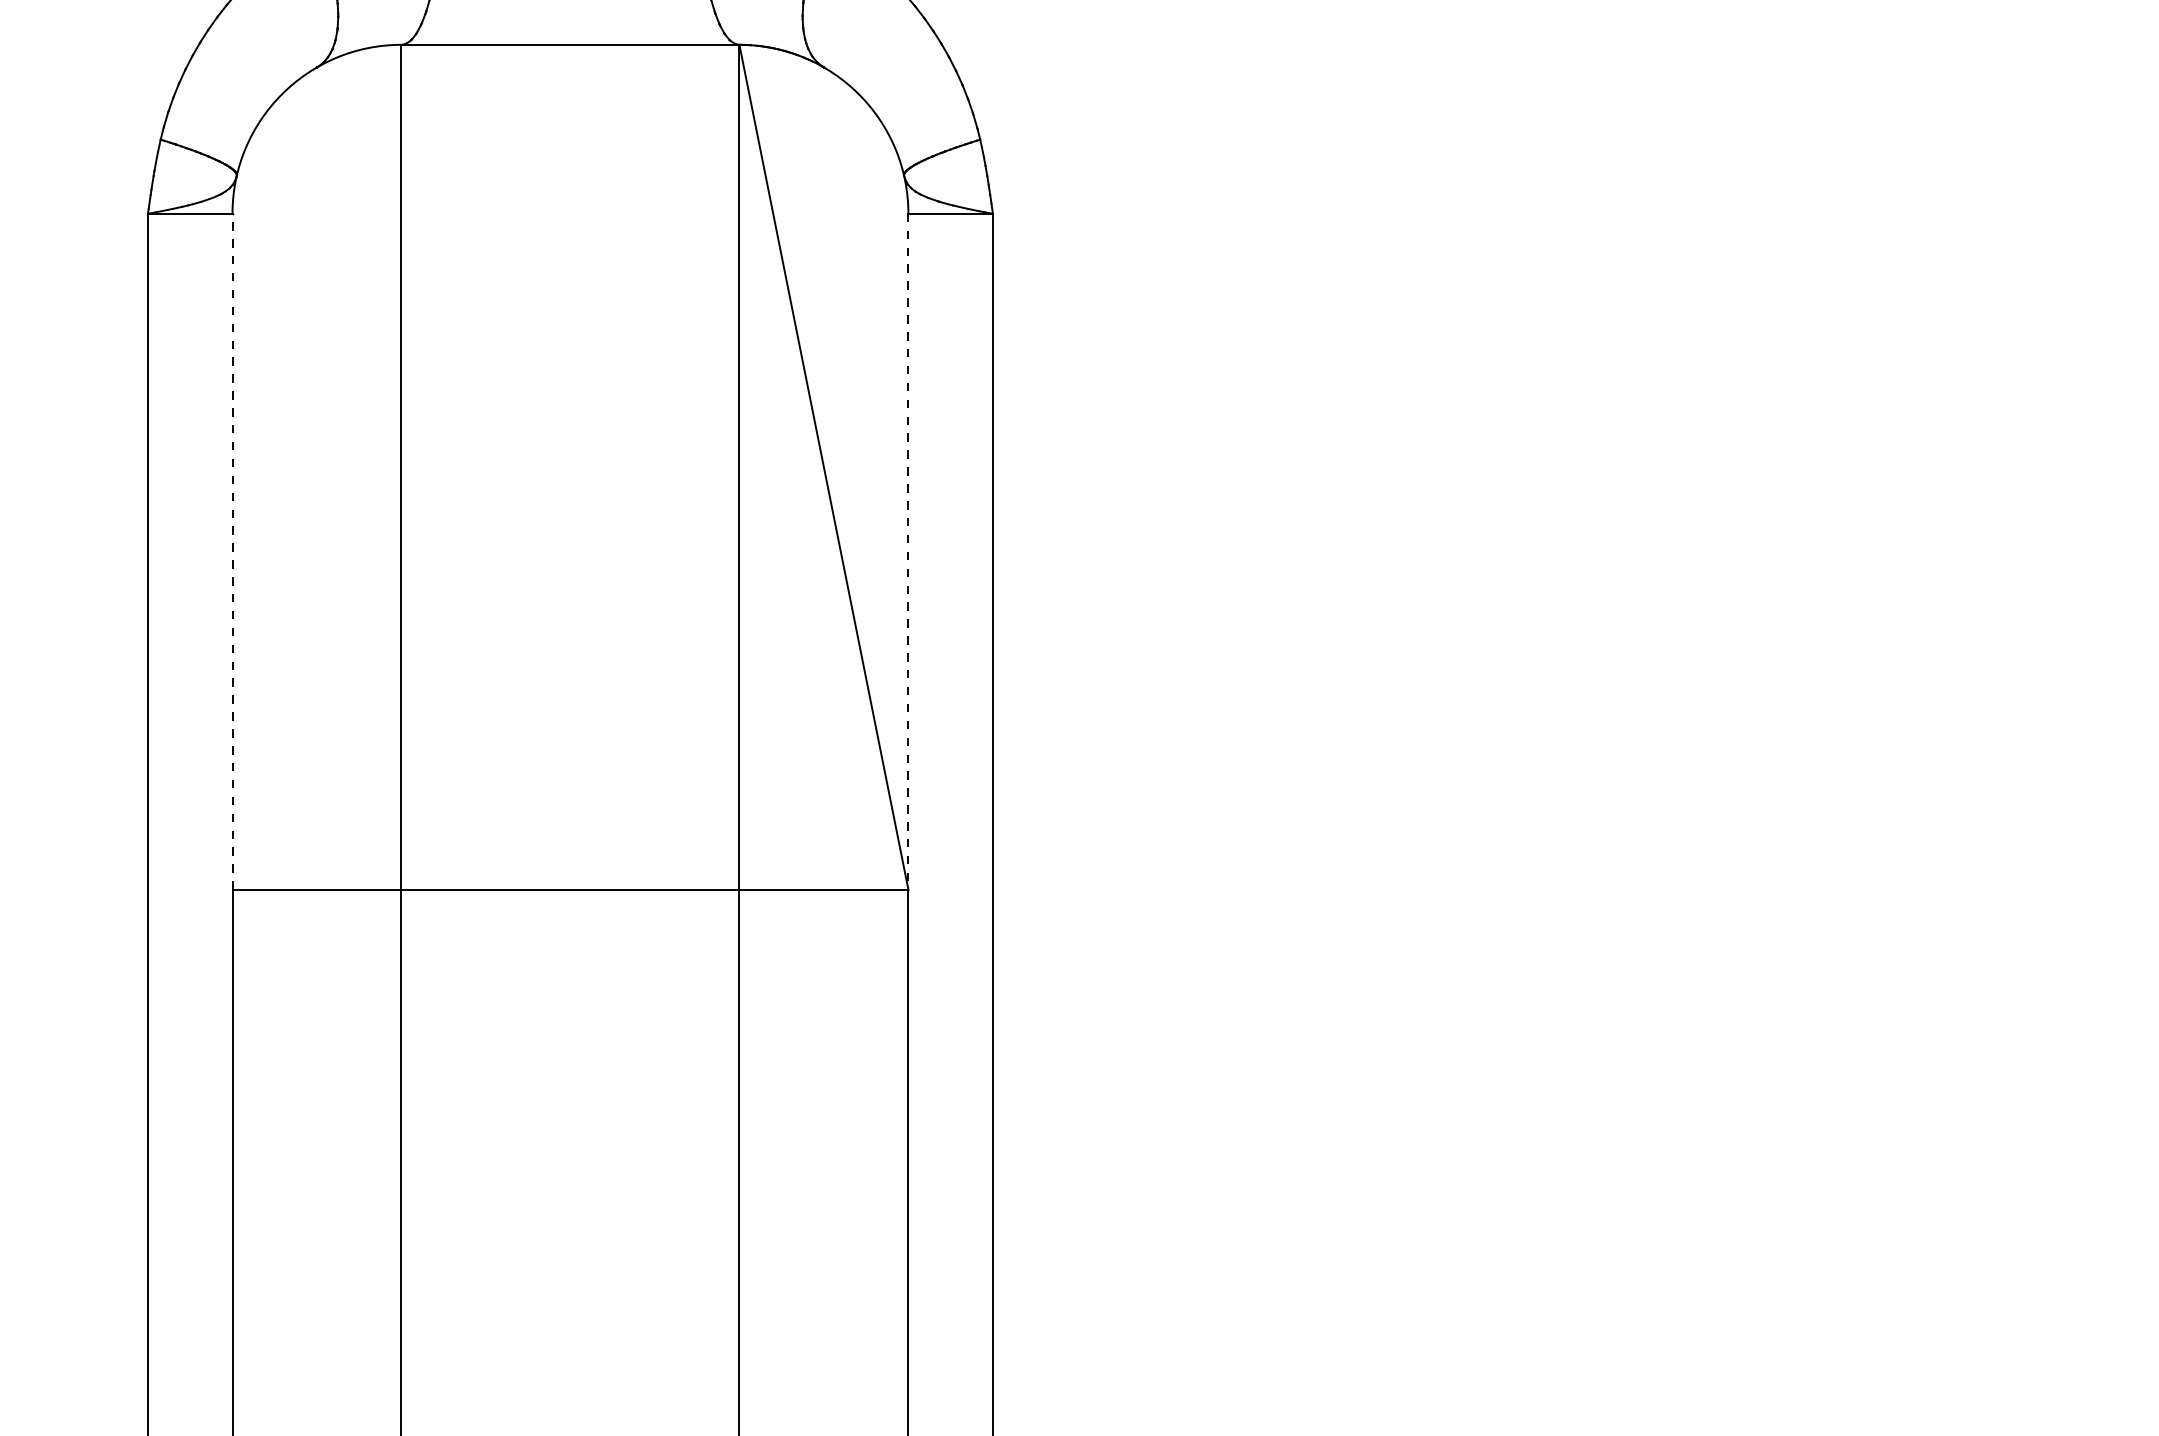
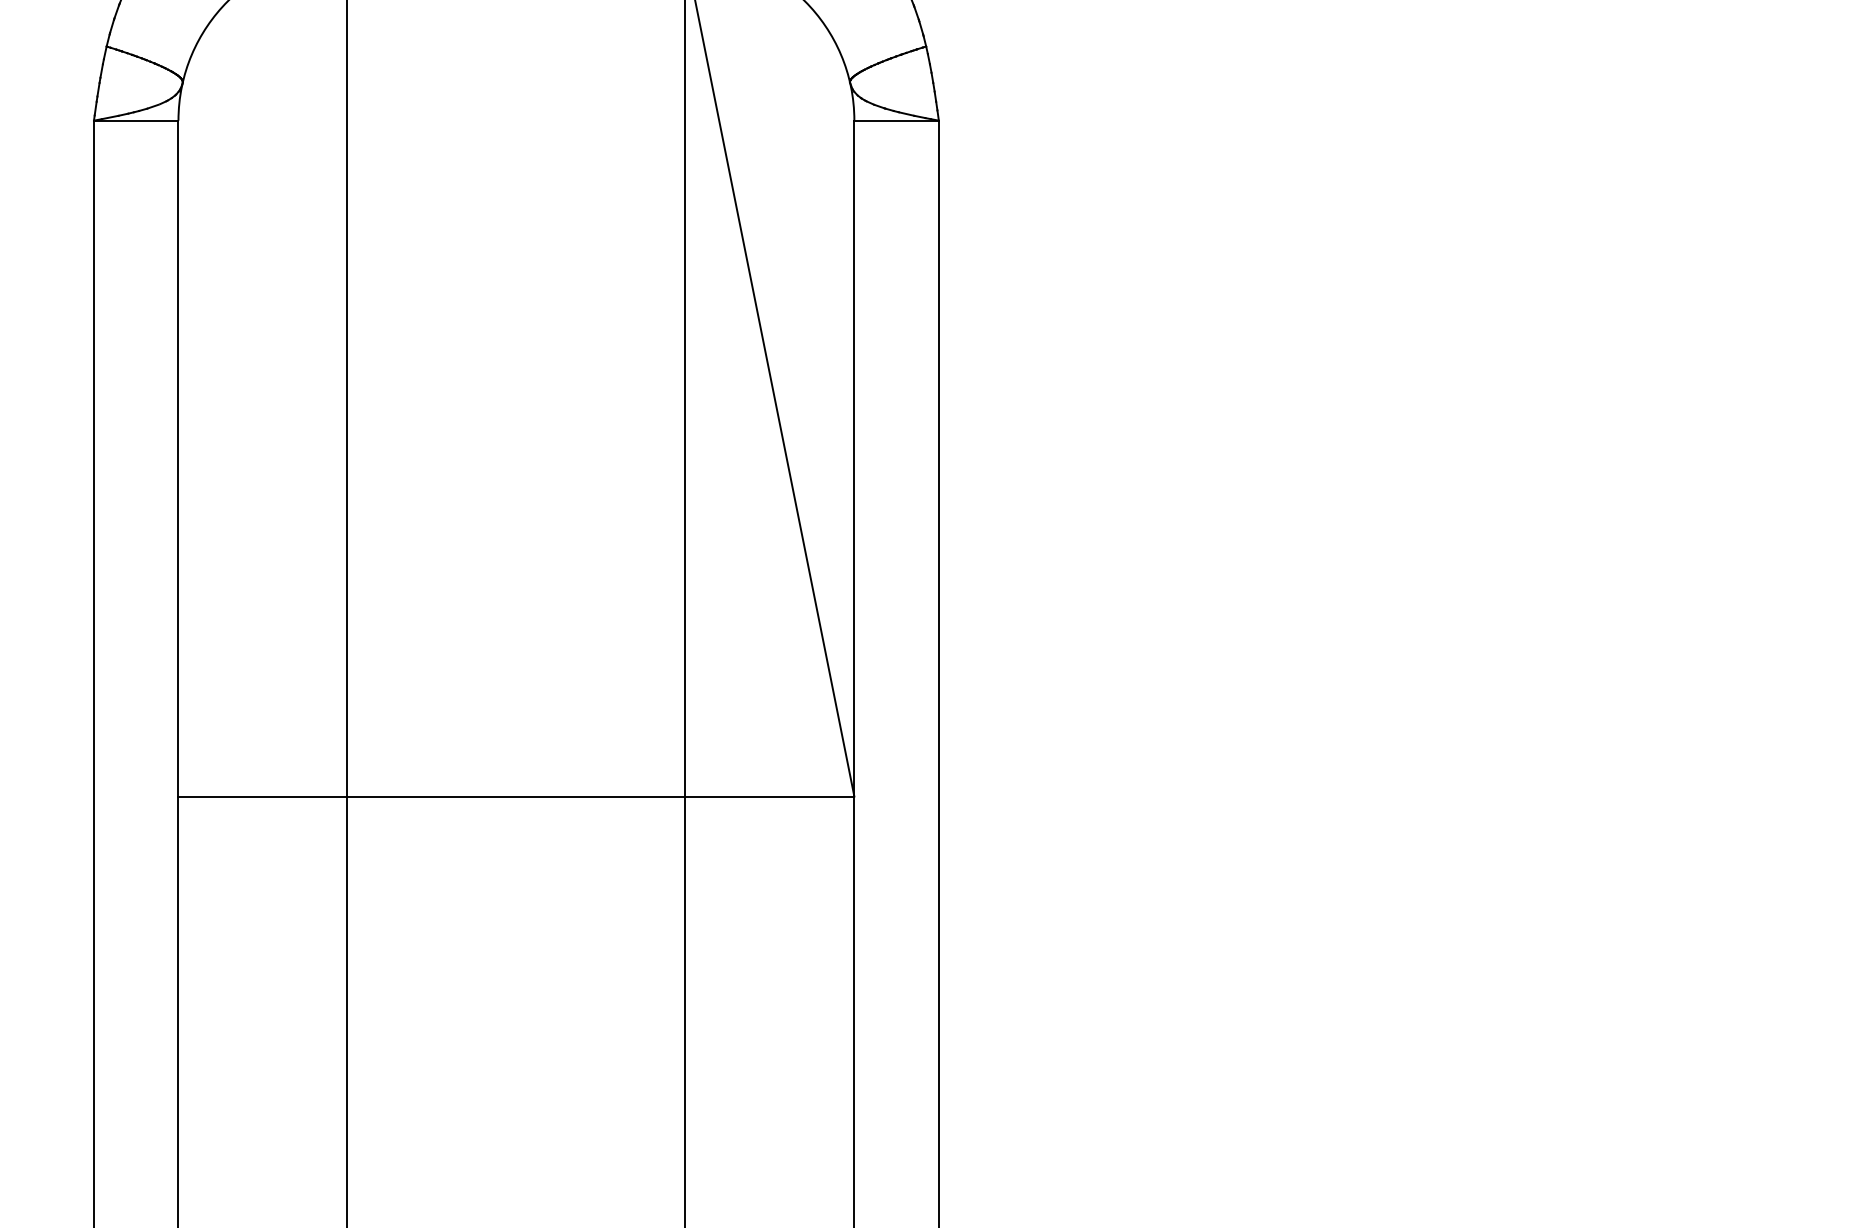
line: (232, 551) -> (178, 458), dashed -> solid
line: (908, 551) -> (854, 458), dashed -> solid

